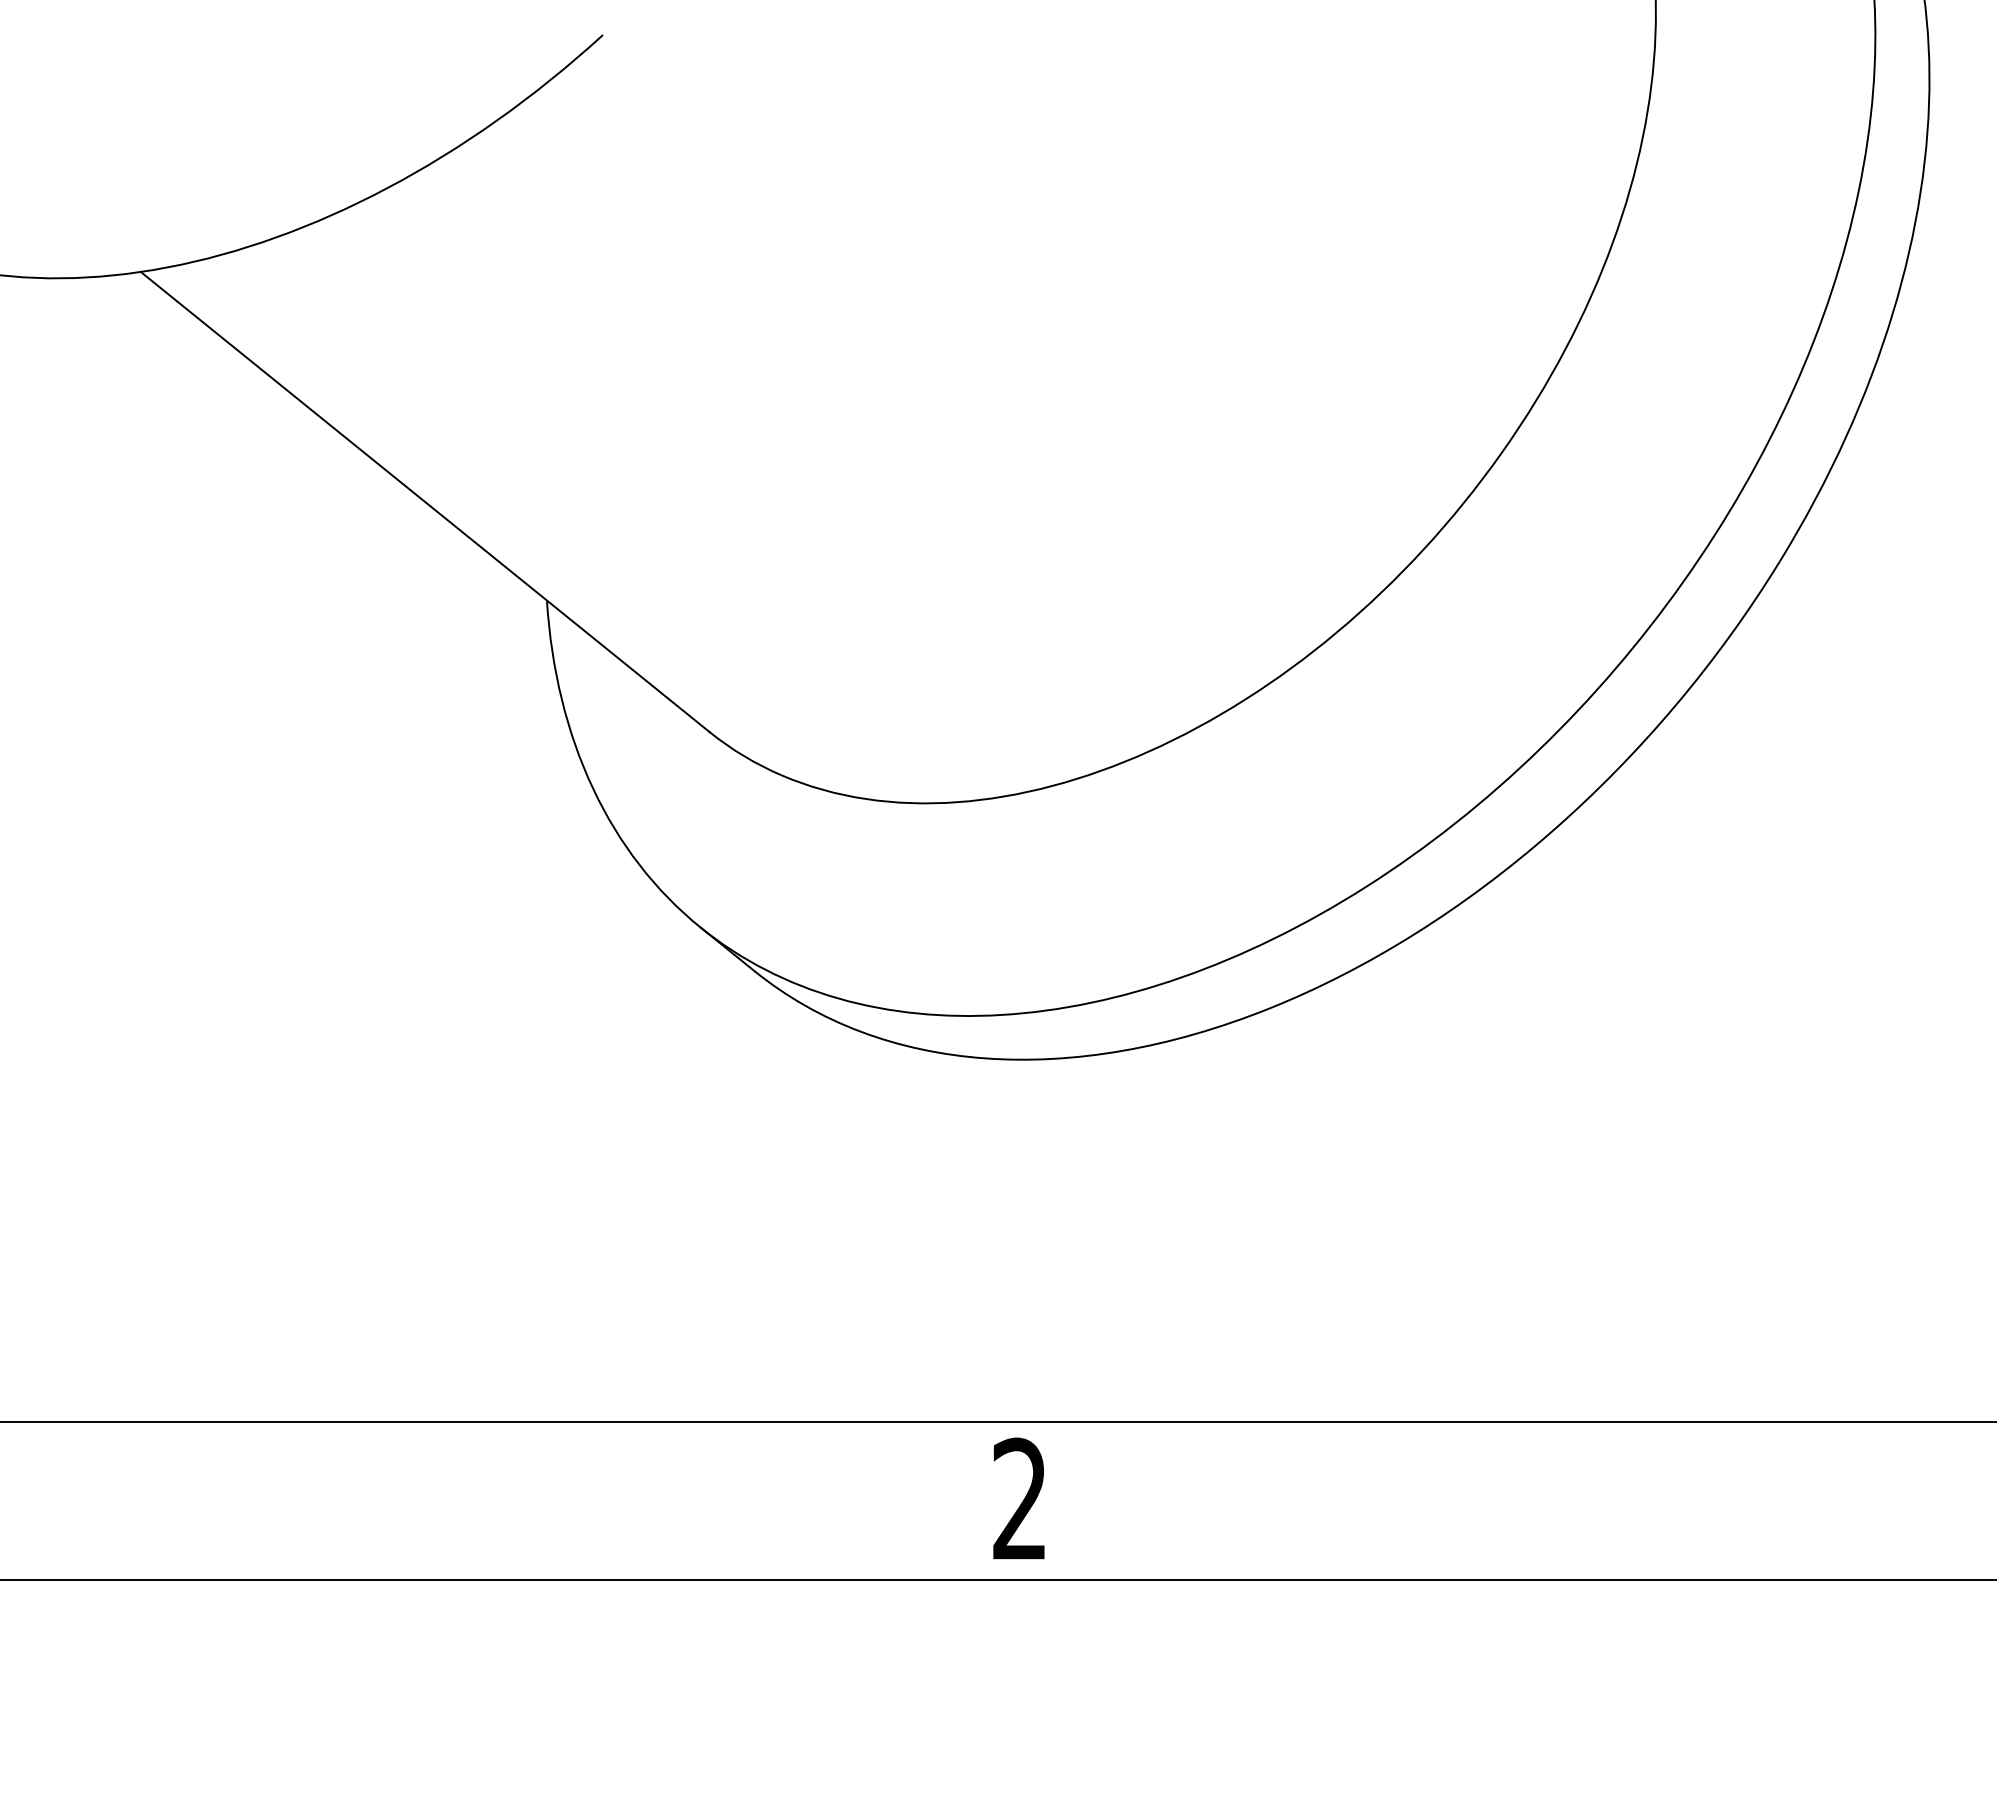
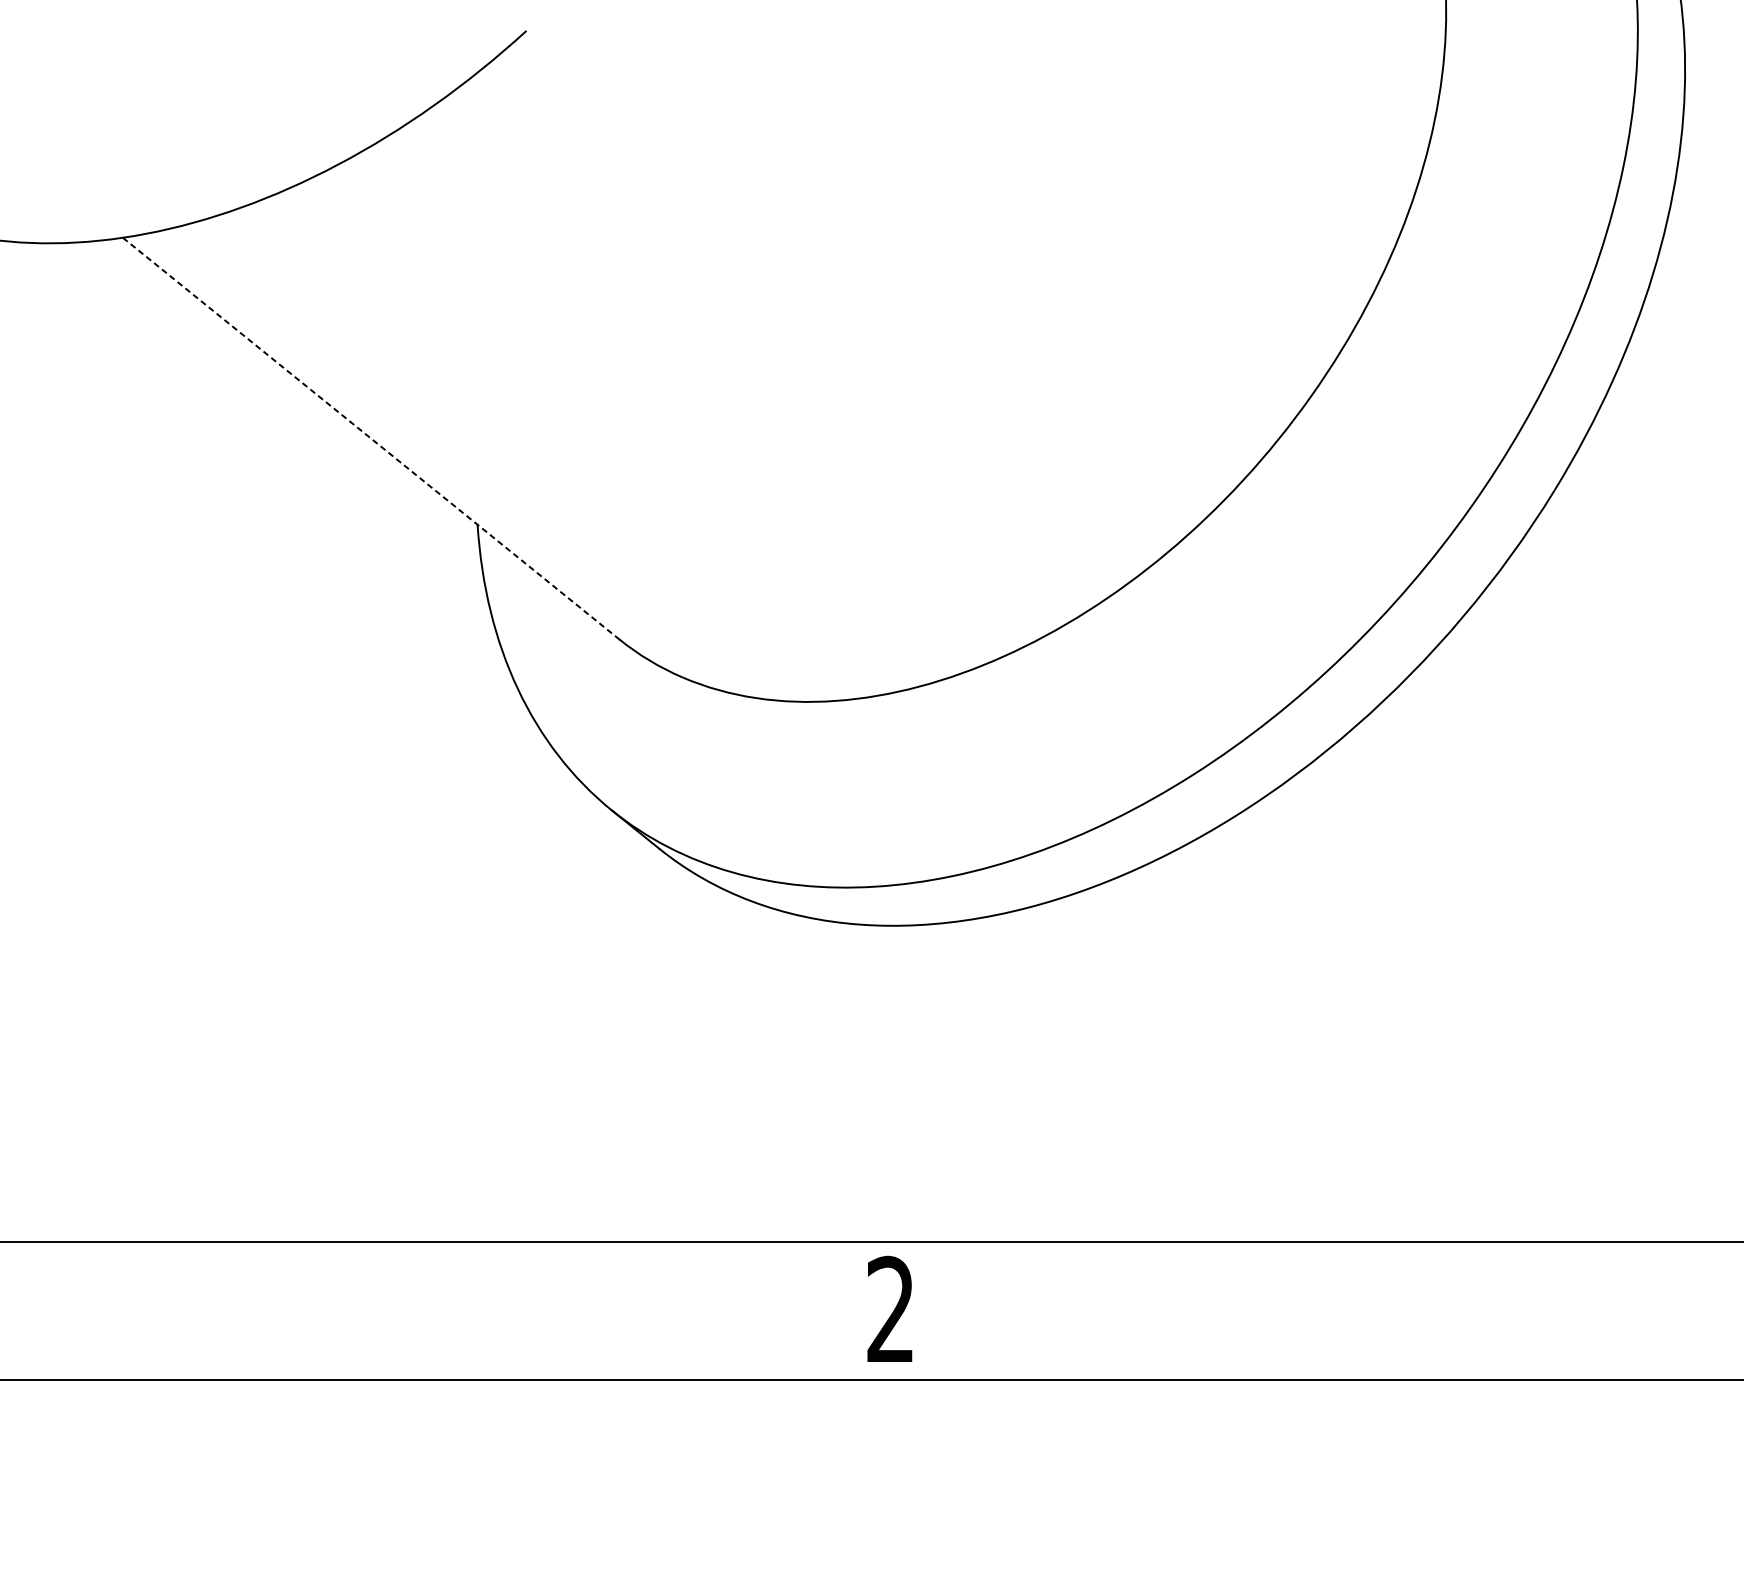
line: (425, 502) -> (371, 439), solid -> dashed

